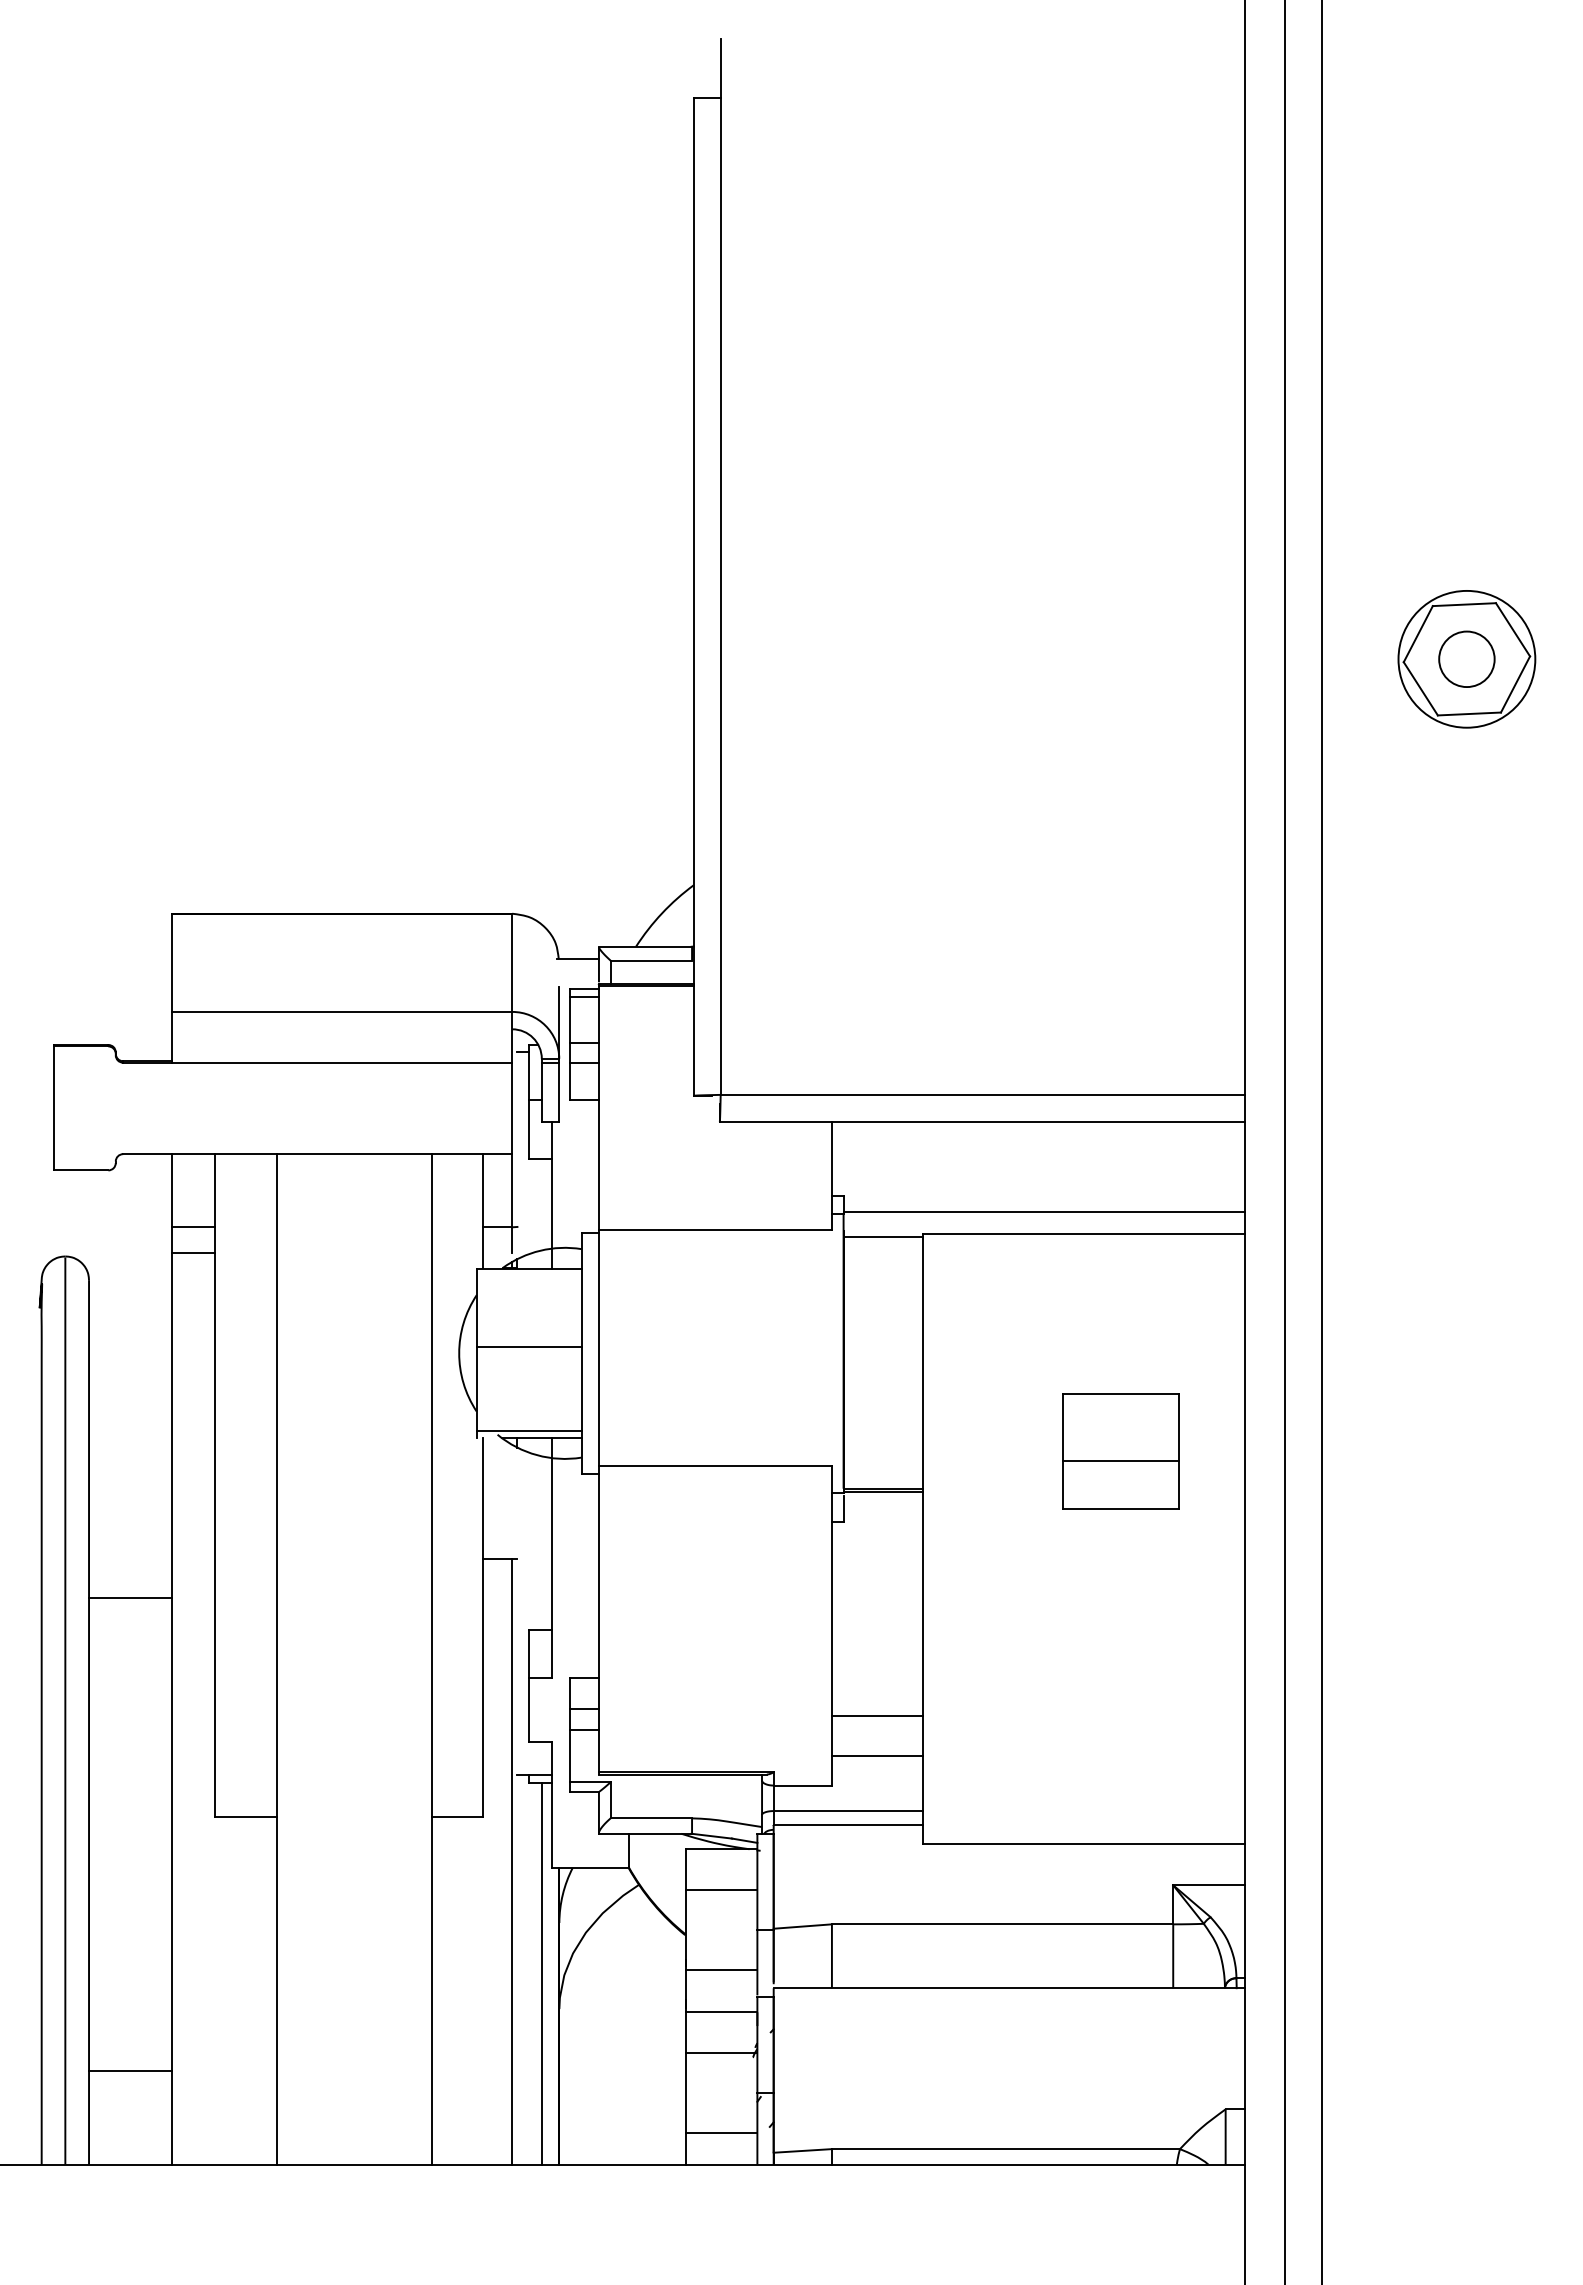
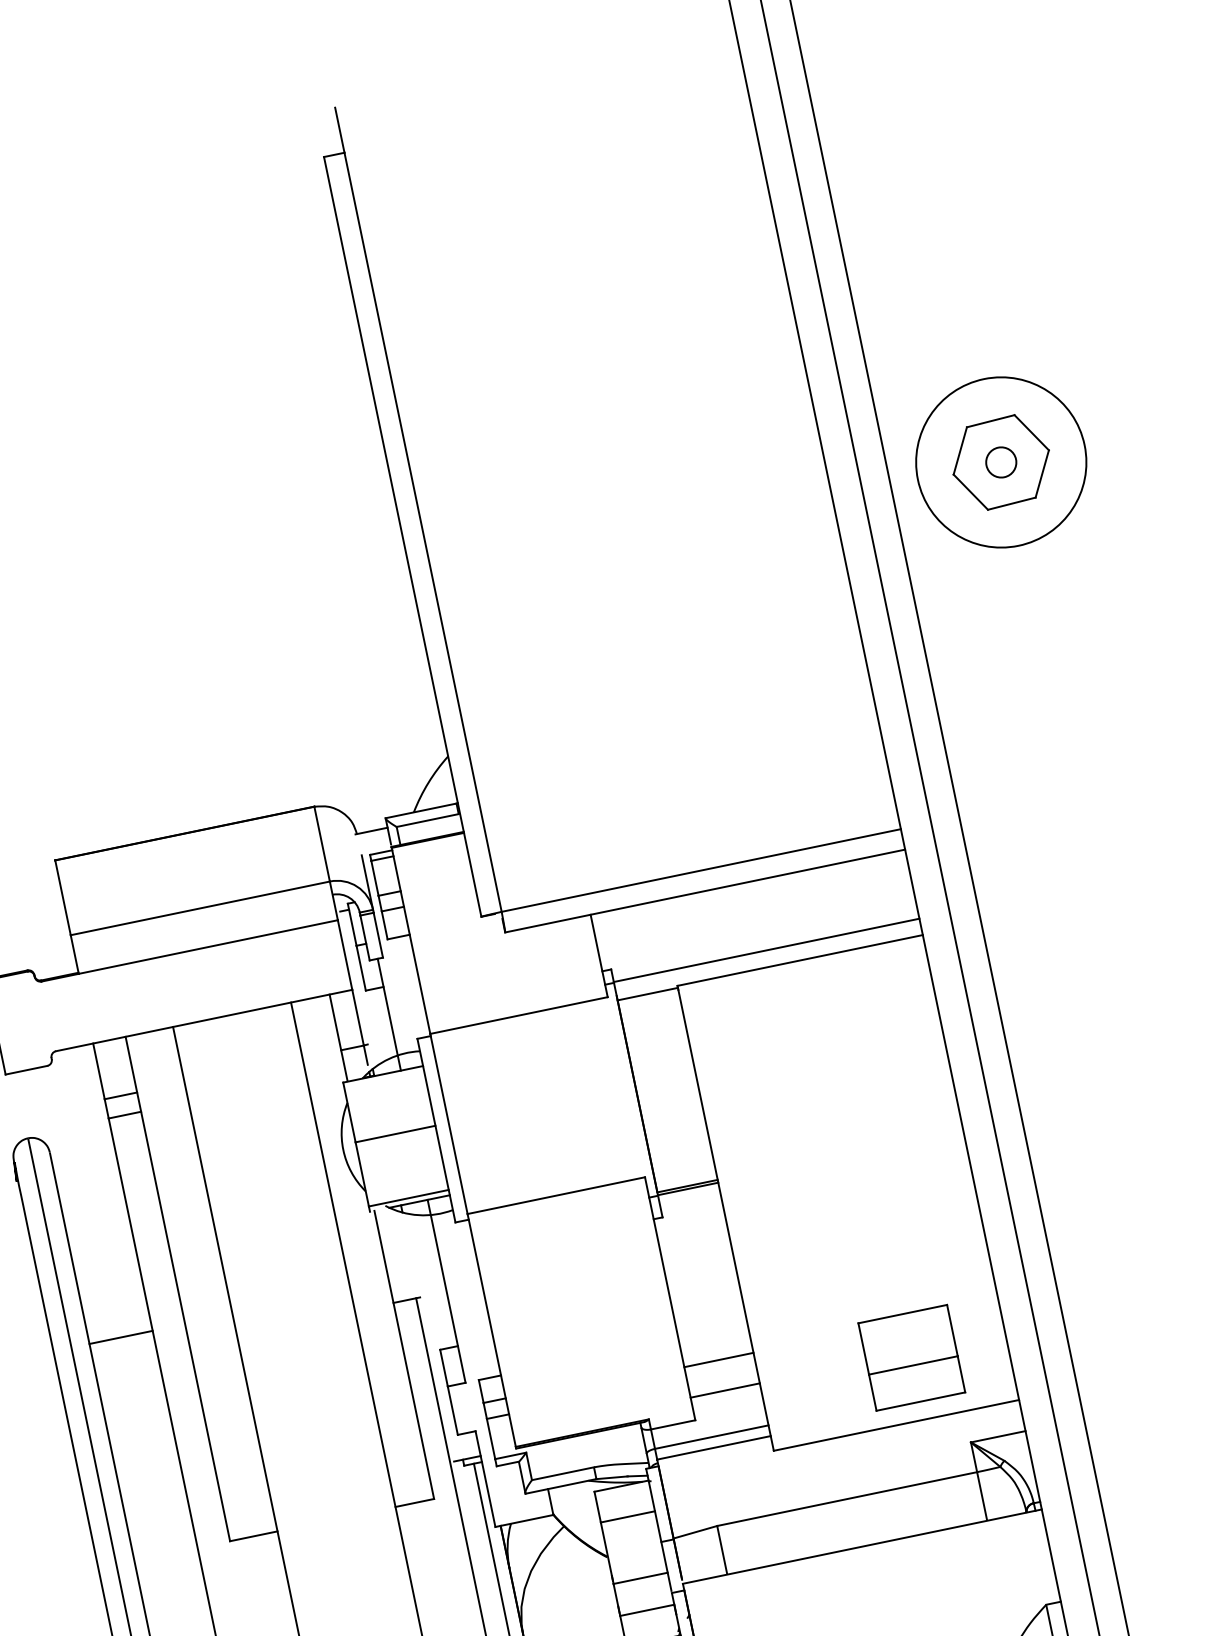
circle: (1466, 658) -> (1000, 461), size x1.6
circle: (1466, 659) -> (1000, 462), size x0.7
part: (1120, 1451) -> (911, 1357), moved
line: (130, 1597) -> (121, 1337), moved

